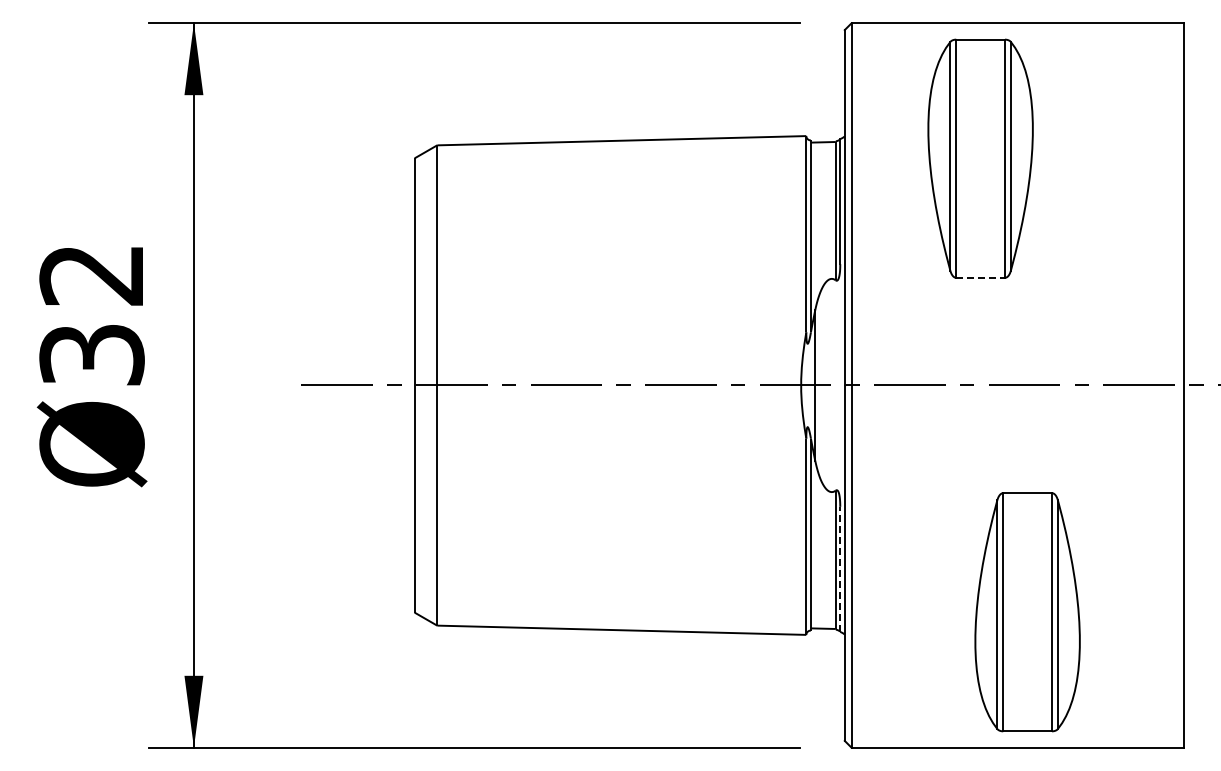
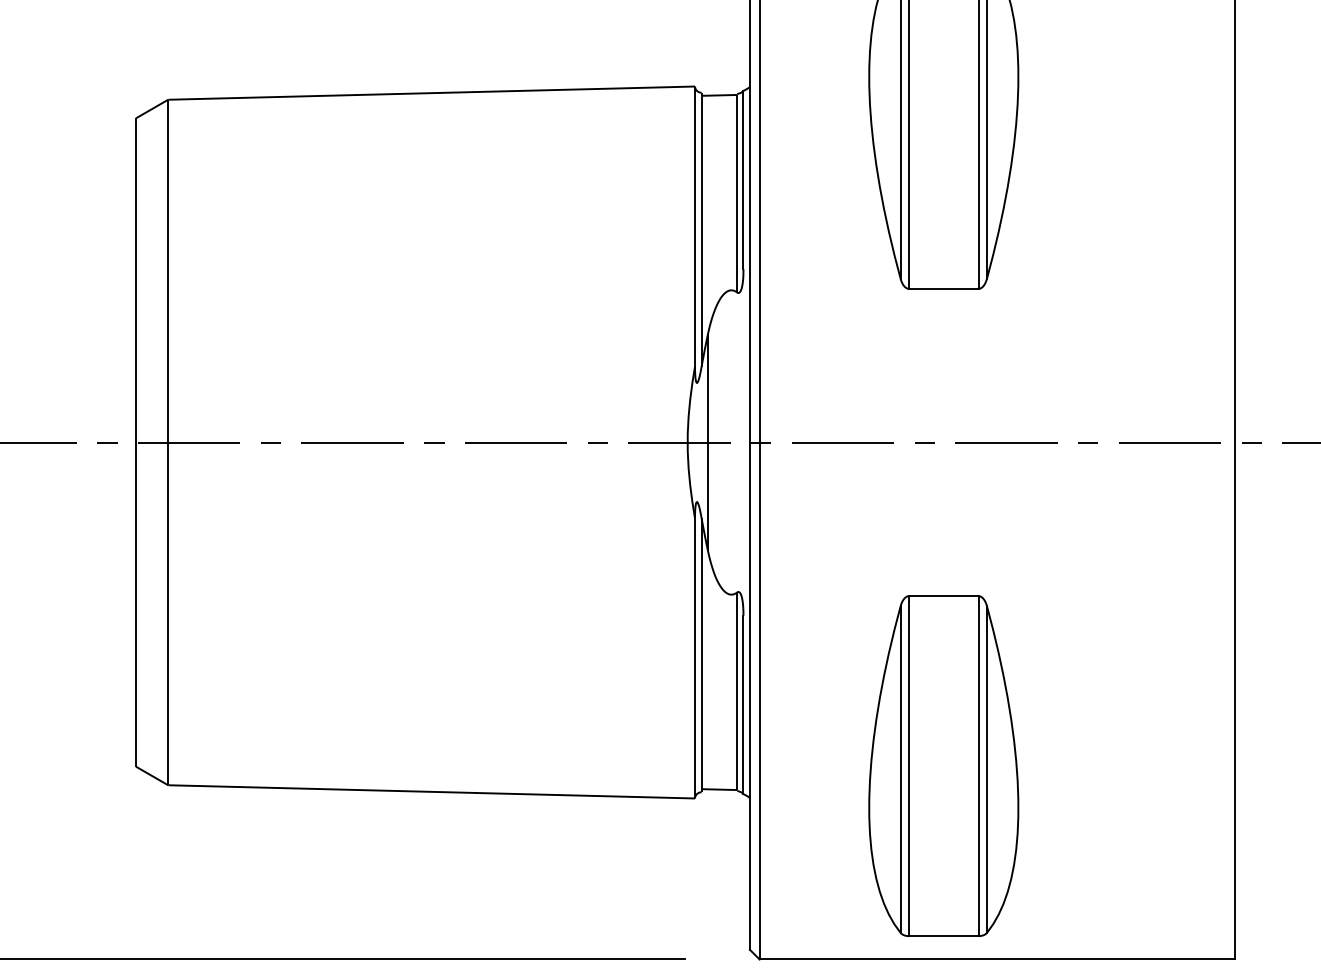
line: (981, 277) -> (945, 288), dashed -> solid
line: (840, 568) -> (743, 703), dashed -> solid
part: (1027, 612) -> (943, 766), moved

